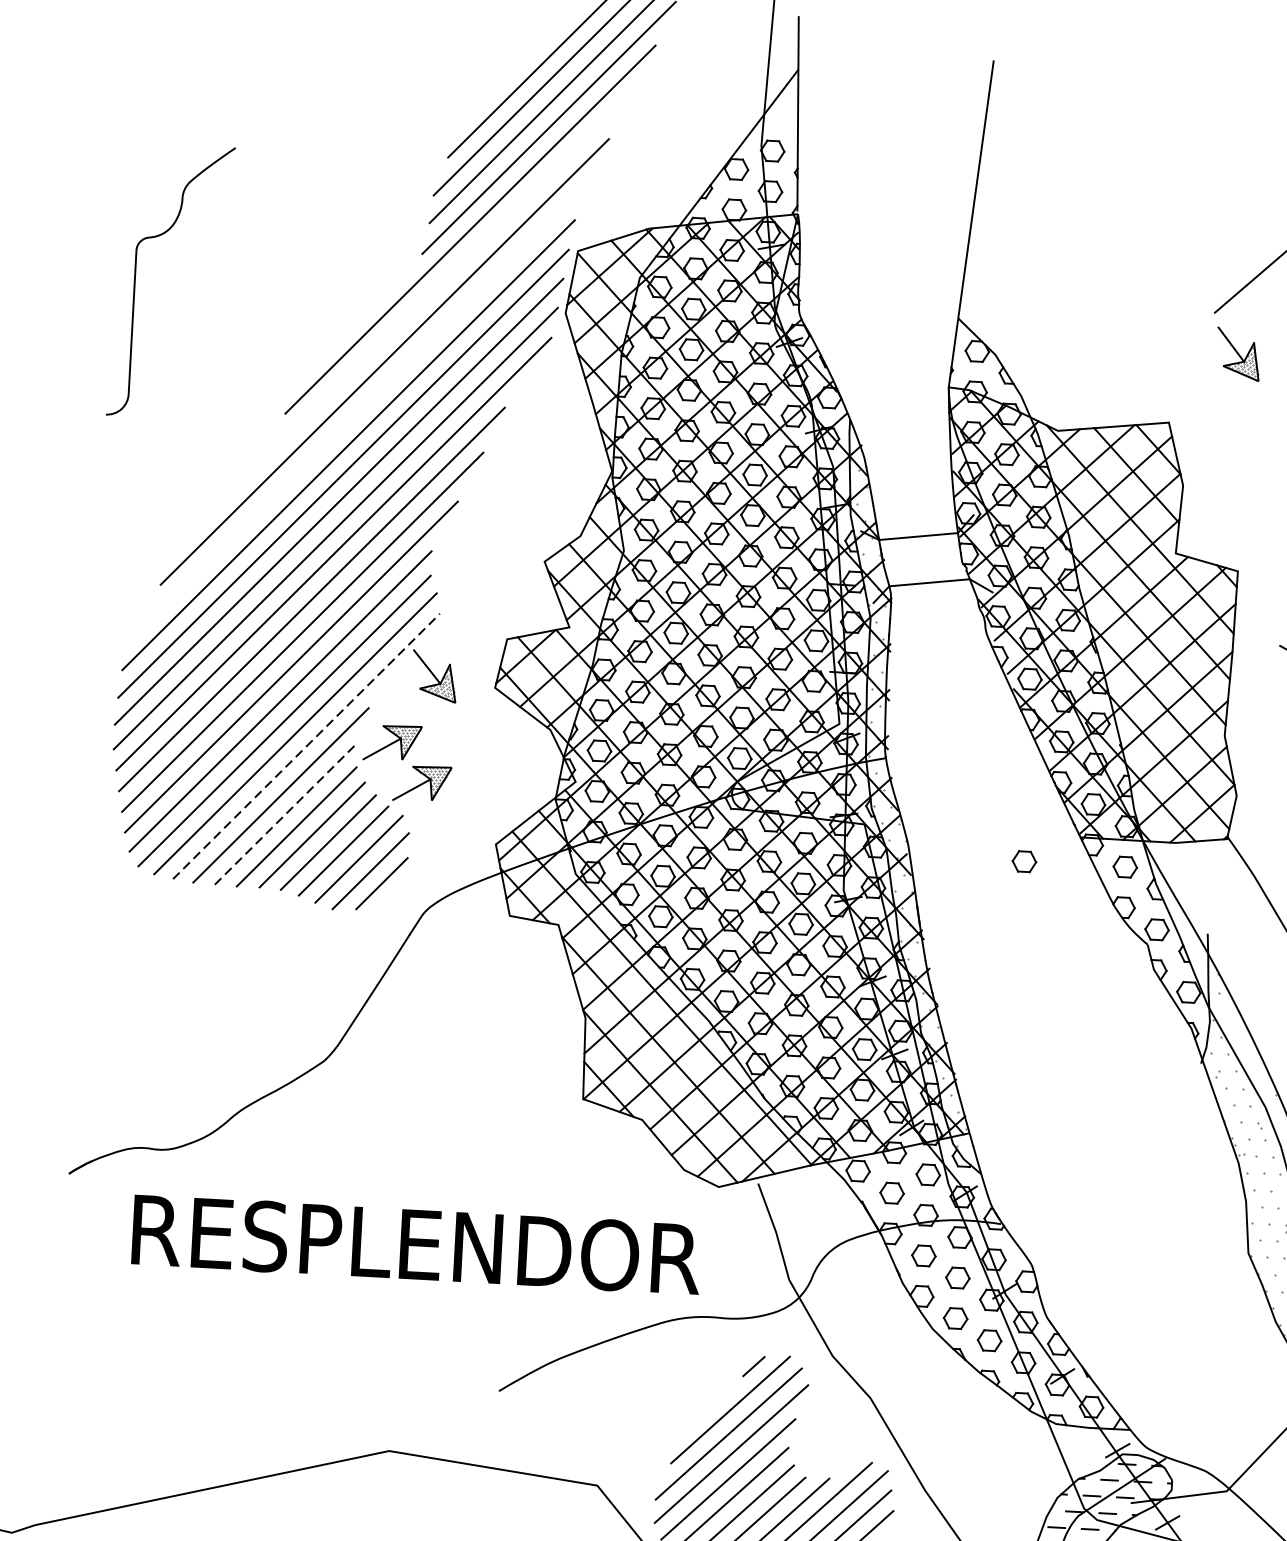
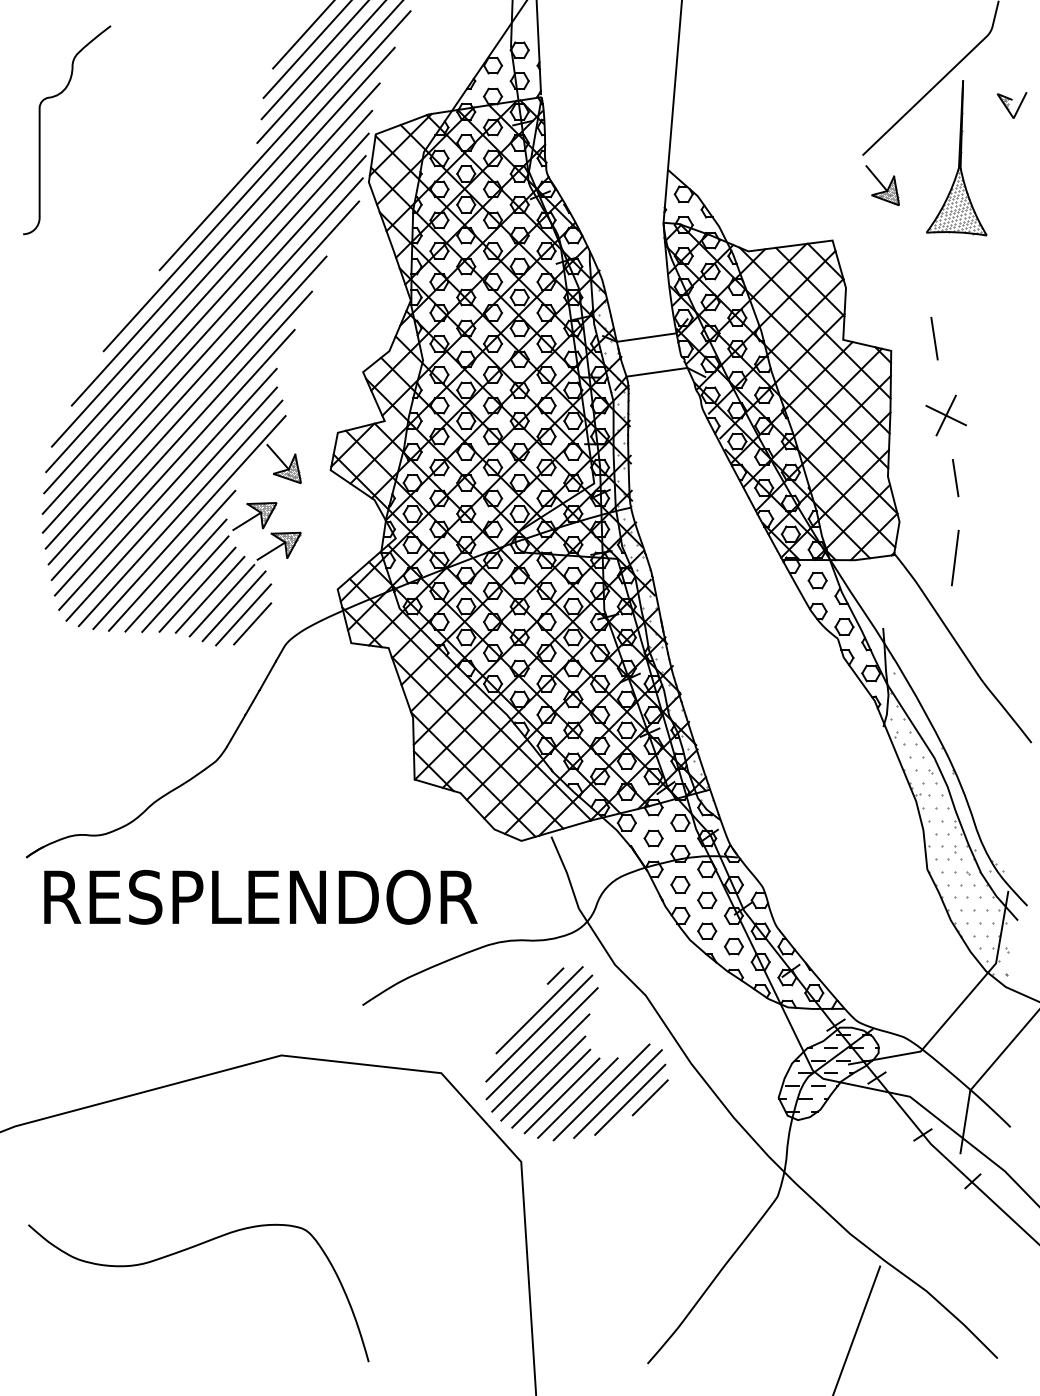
curve: (136, 279) -> (40, 130), moved
line: (418, 304) -> (256, 181), added
line: (358, 410) -> (215, 264), added
line: (306, 746) -> (189, 522), dashed -> solid
line: (285, 814) -> (176, 575), dashed -> solid
part: (1024, 861) -> (740, 580), removed
text: (416, 1243) -> (260, 896), moved

